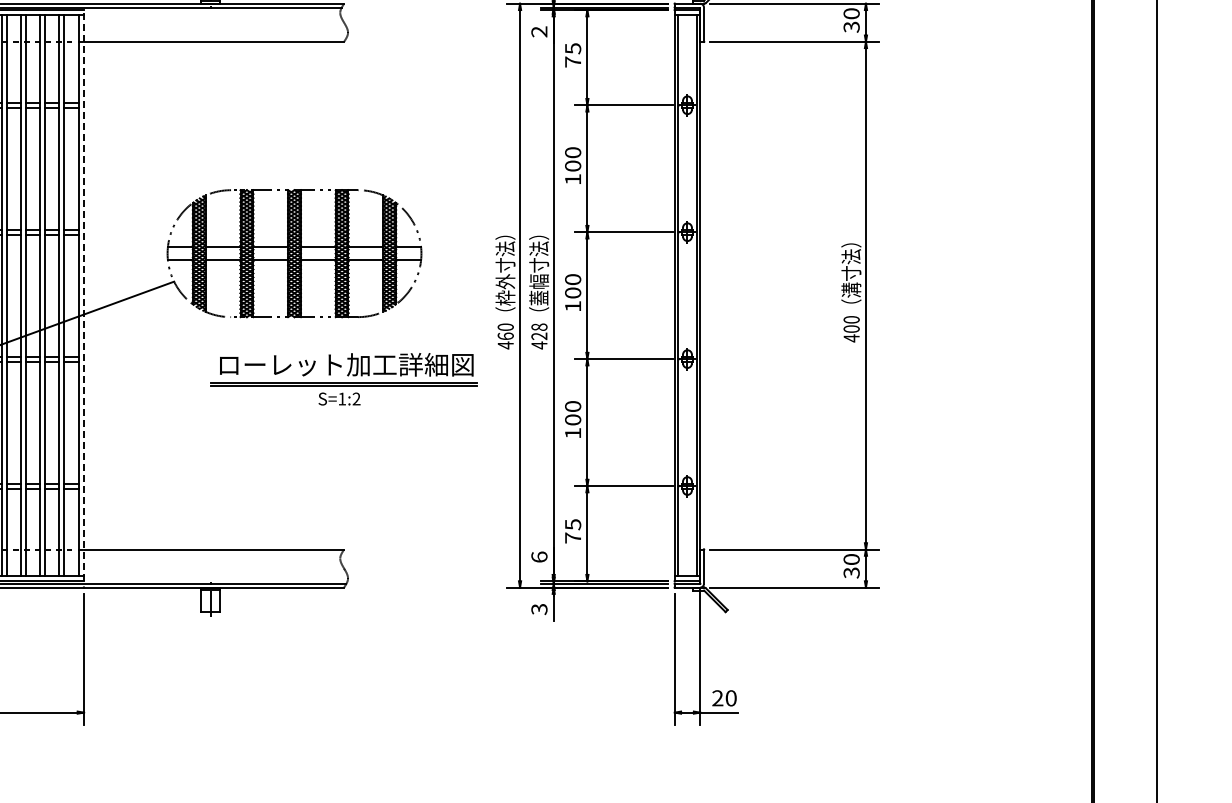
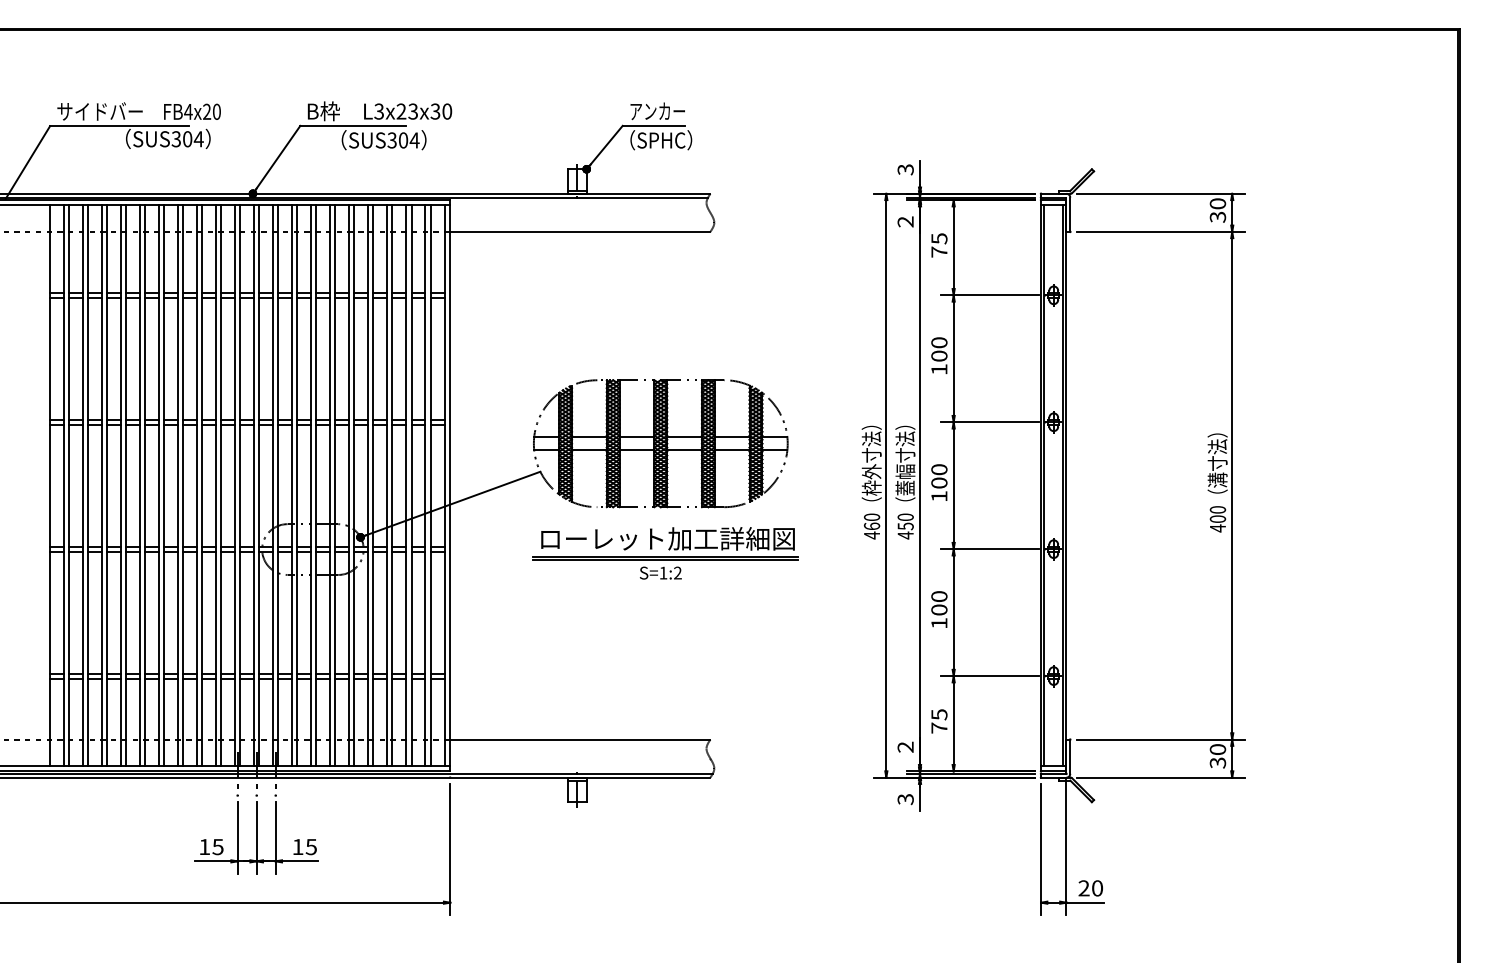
line: (84, 295) -> (450, 485), dashed -> solid
text: (539, 331) -> (905, 521), 428 -> 450
part: (344, 379) -> (665, 553), moved
text: (539, 556) -> (905, 746), 6 -> 2

